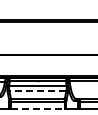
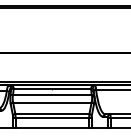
line: (37, 90) -> (51, 102), dashed -> solid
line: (37, 109) -> (51, 128), dashed -> solid

